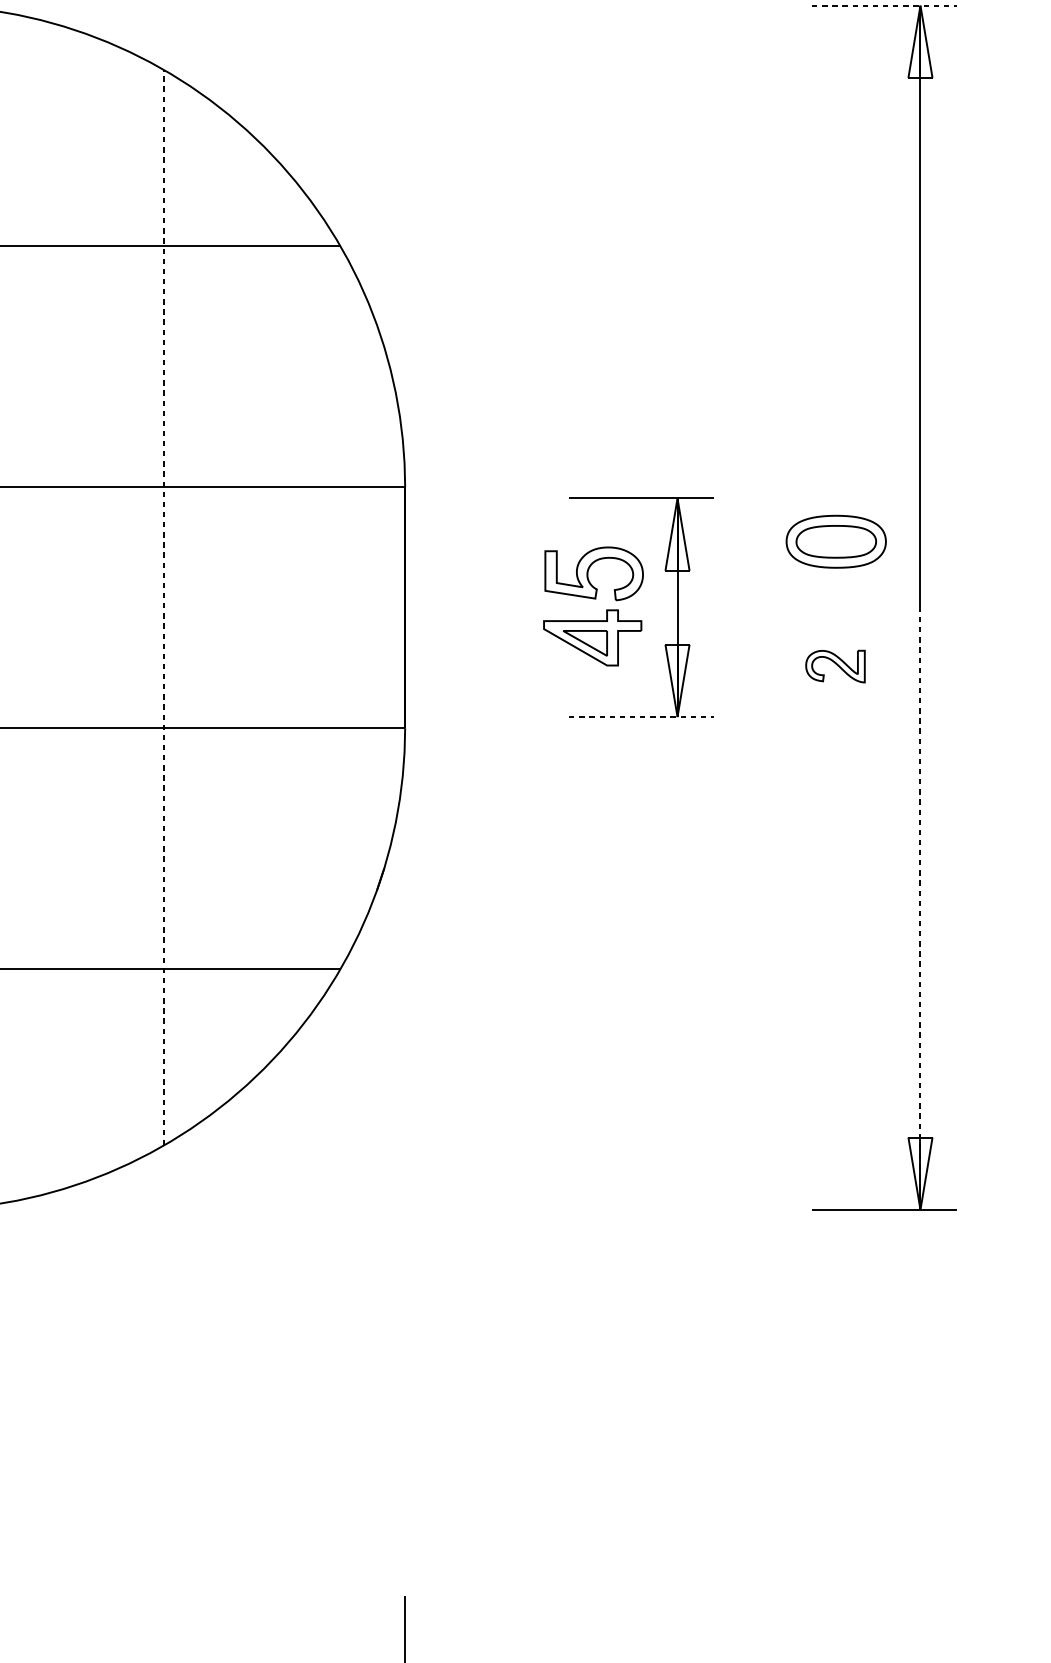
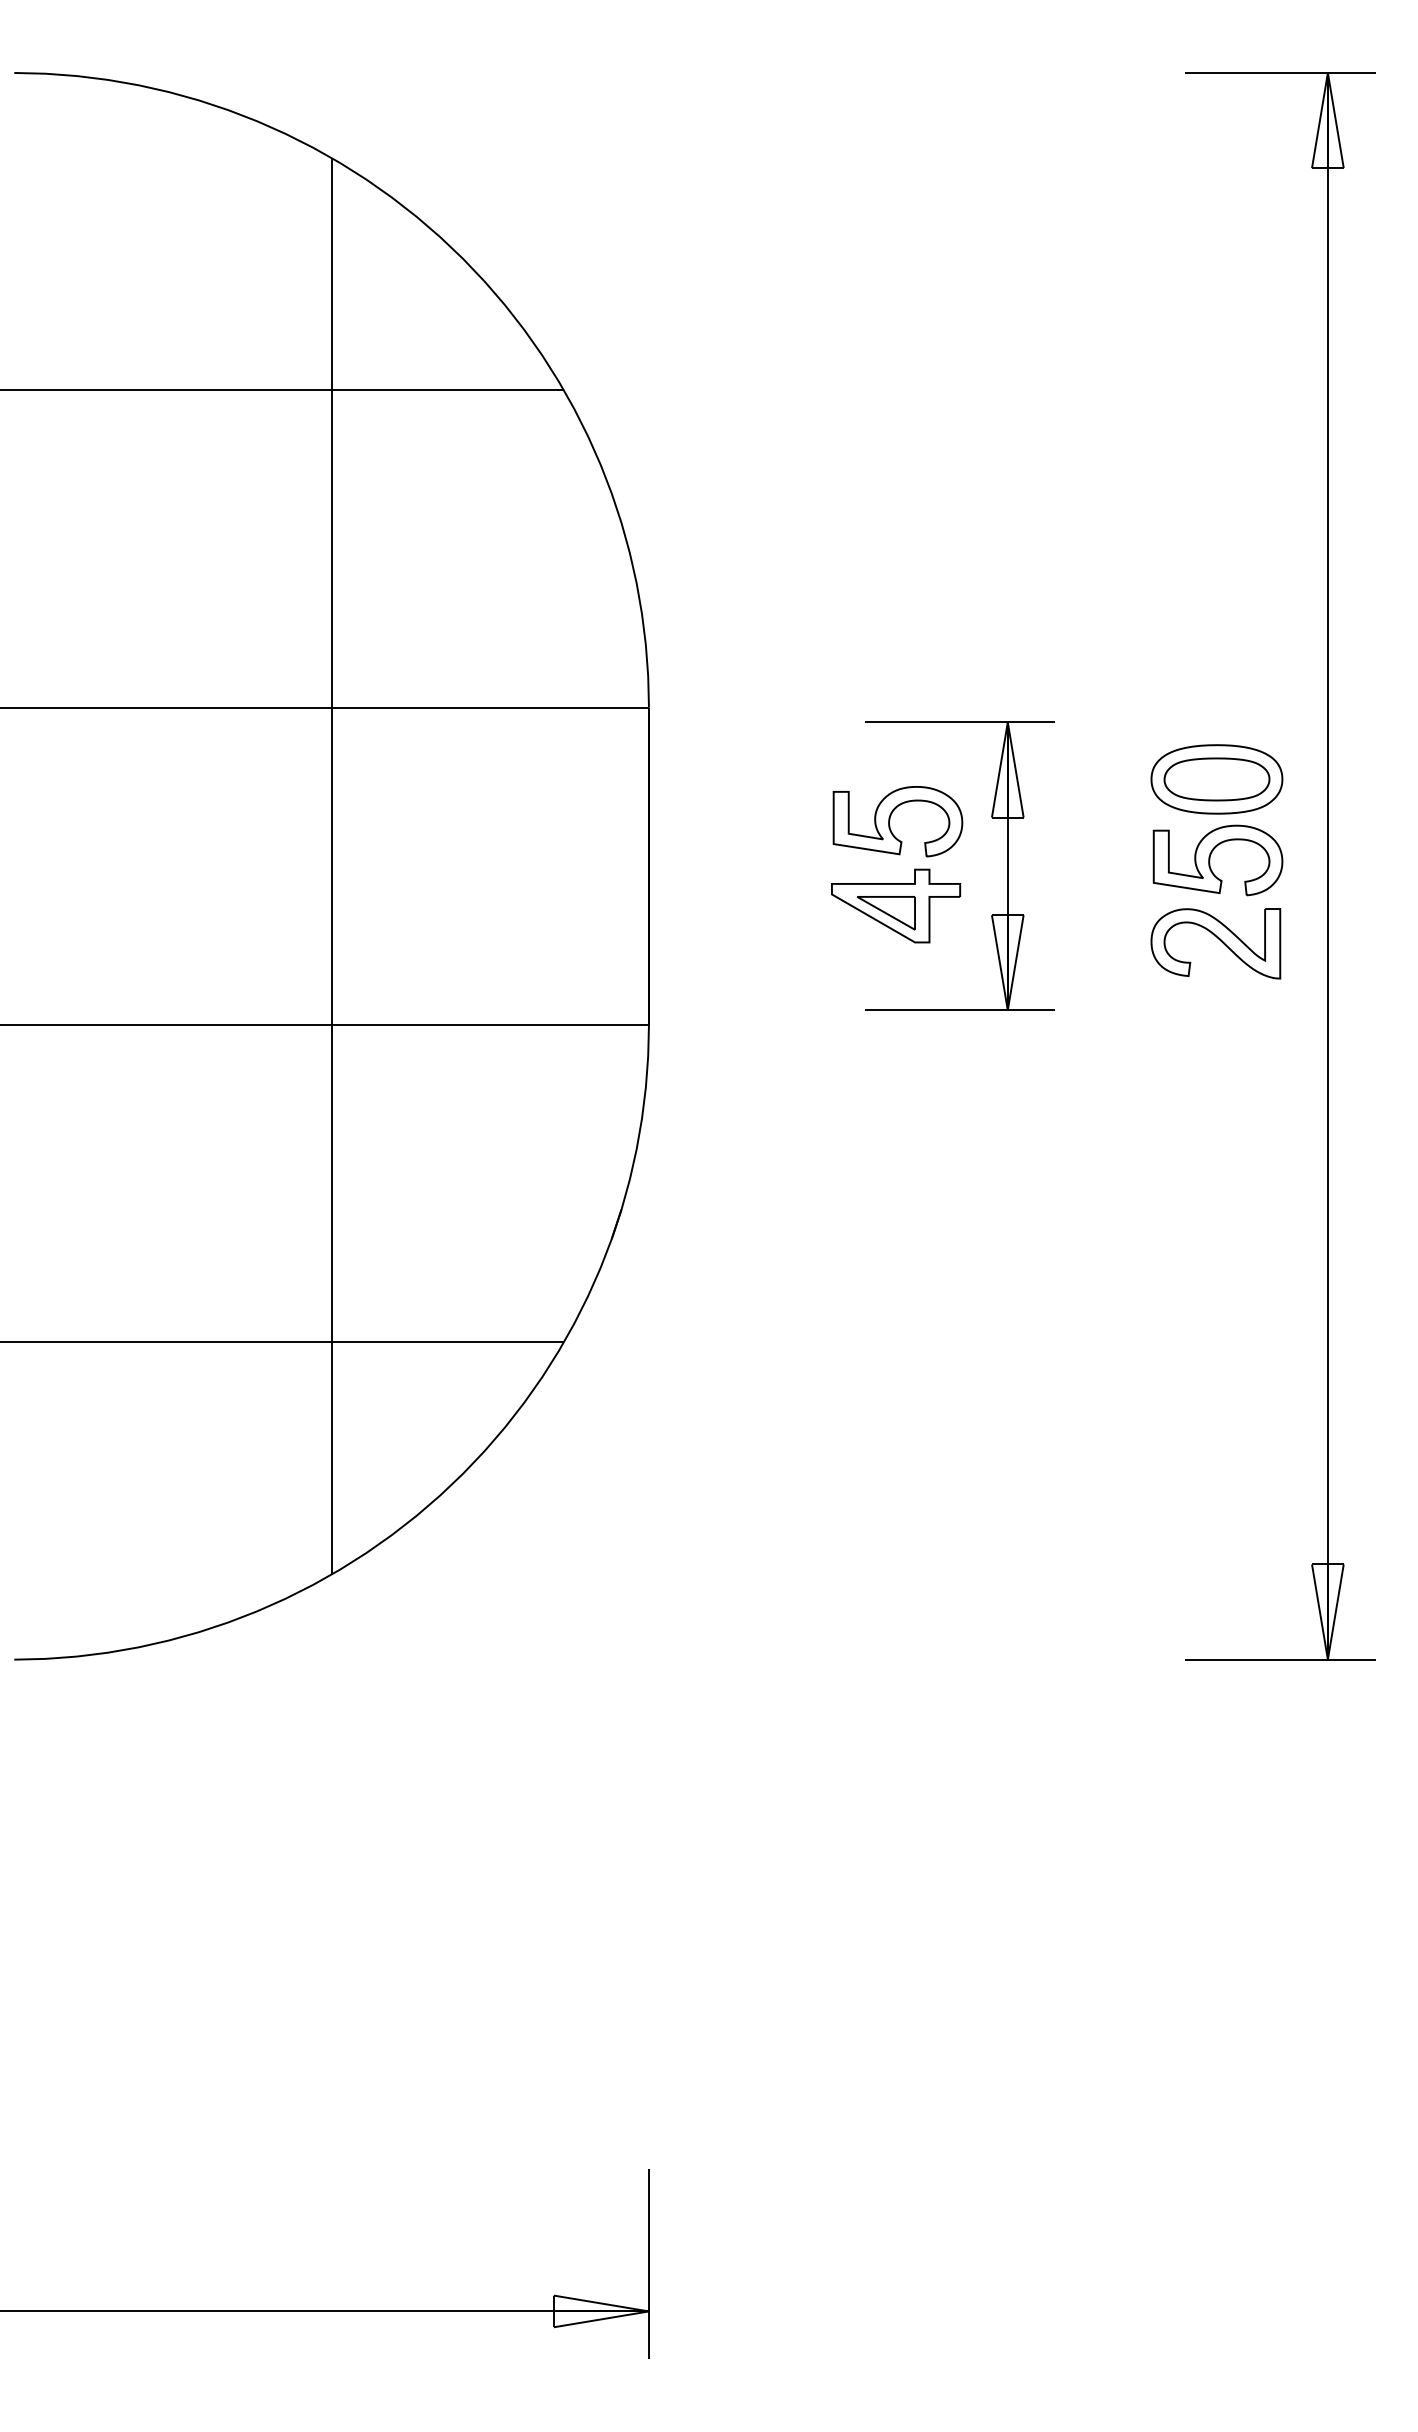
line: (884, 5) -> (1280, 72), dashed -> solid
part: (831, 603) -> (1210, 860), added
line: (164, 607) -> (331, 865), dashed -> solid
part: (835, 666) -> (1215, 943), size x1.67
line: (641, 717) -> (960, 1010), dashed -> solid
line: (920, 908) -> (1327, 1262), dashed -> solid

